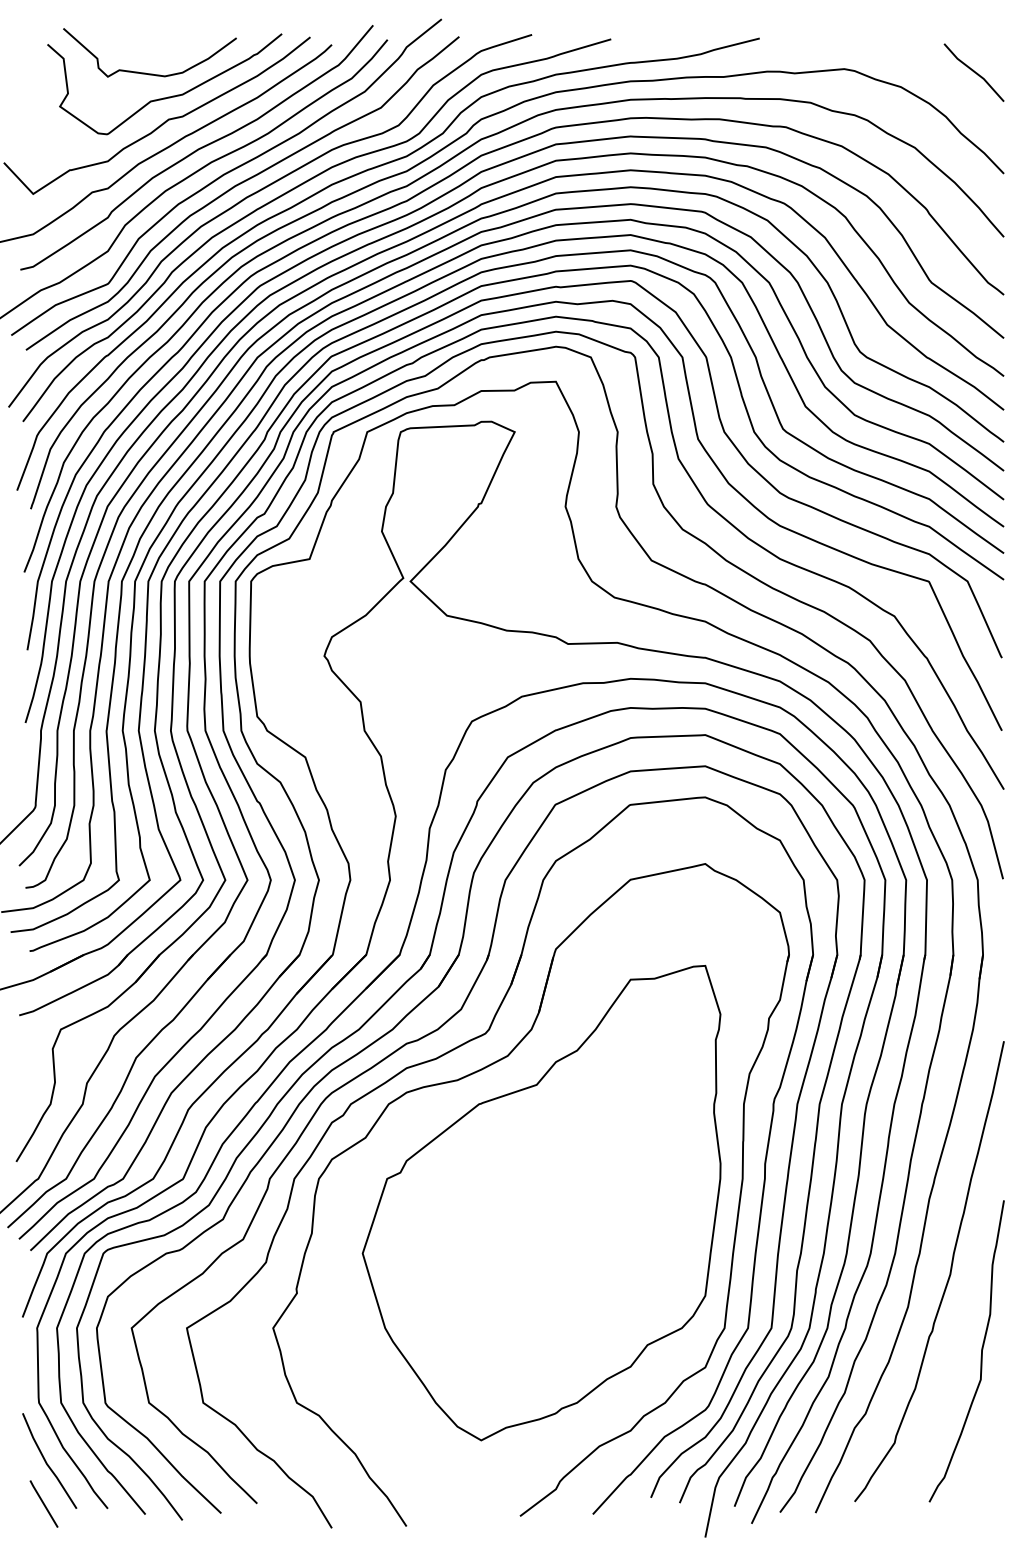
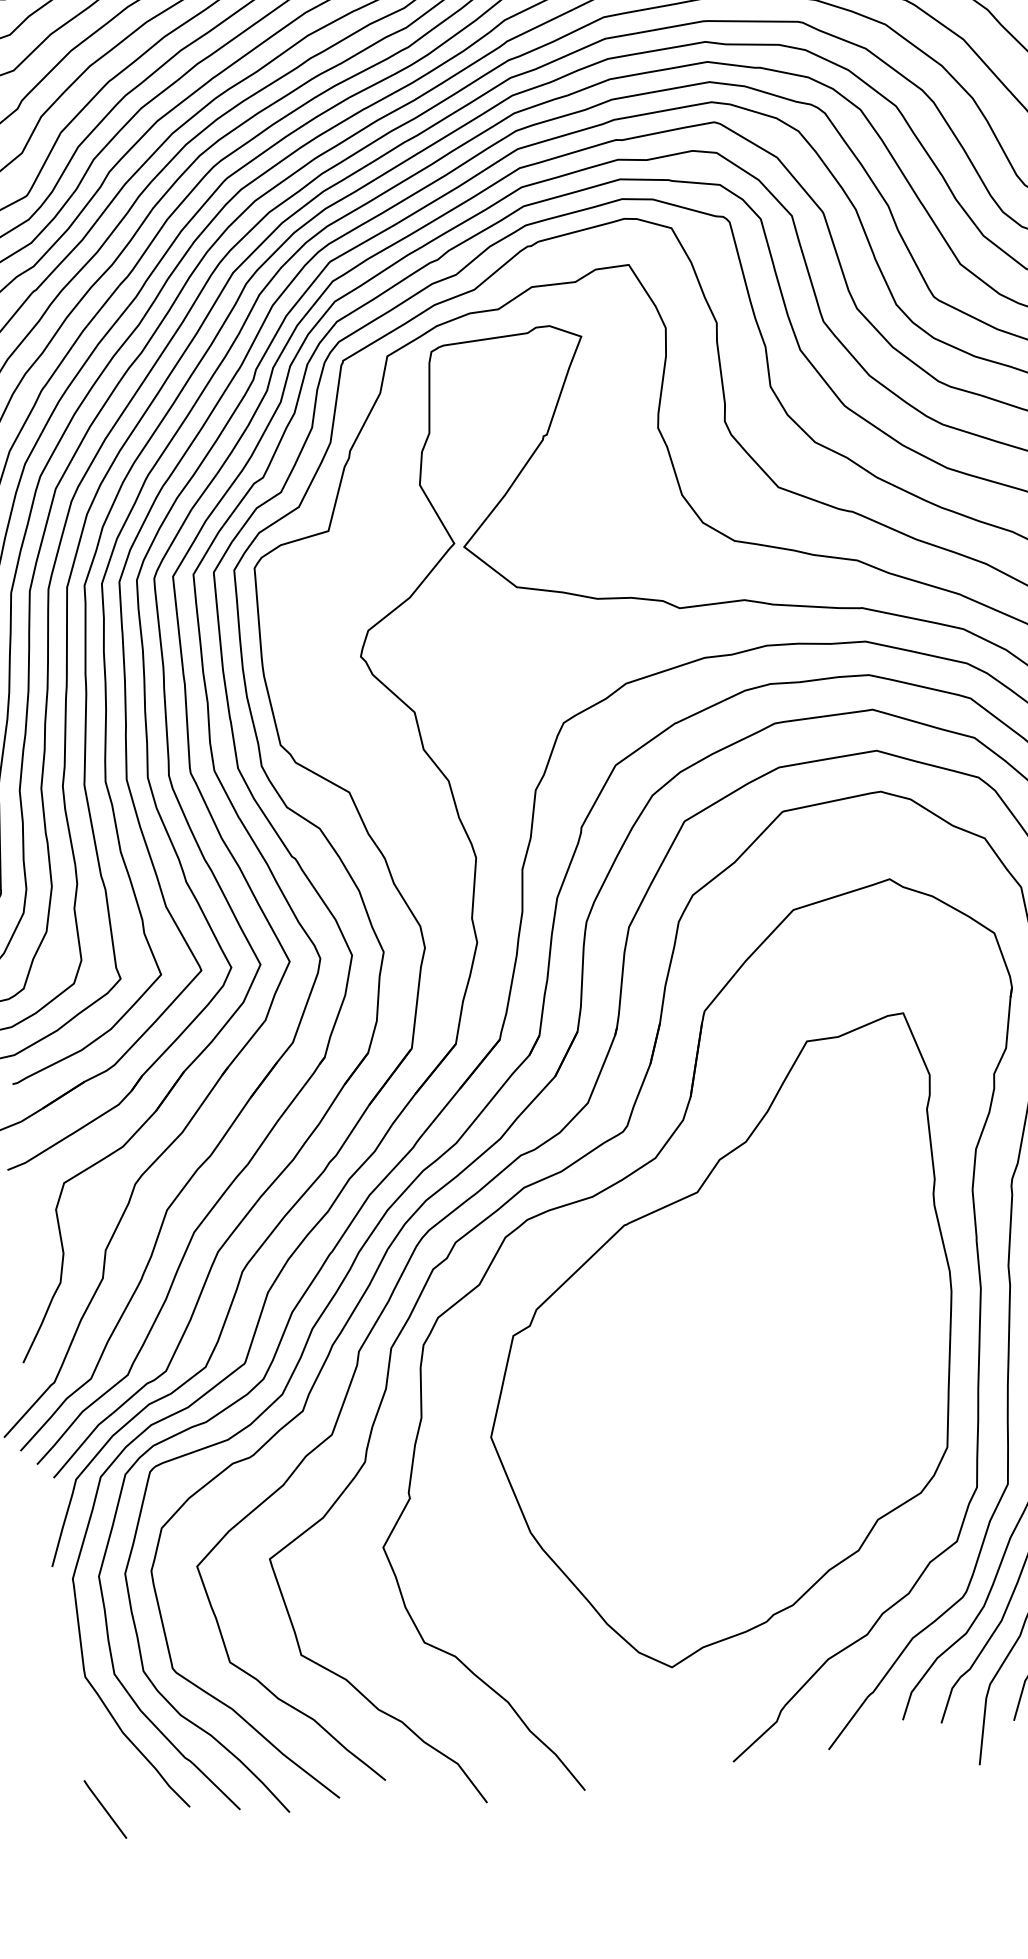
line: (47, 1462) -> (104, 1754), removed

